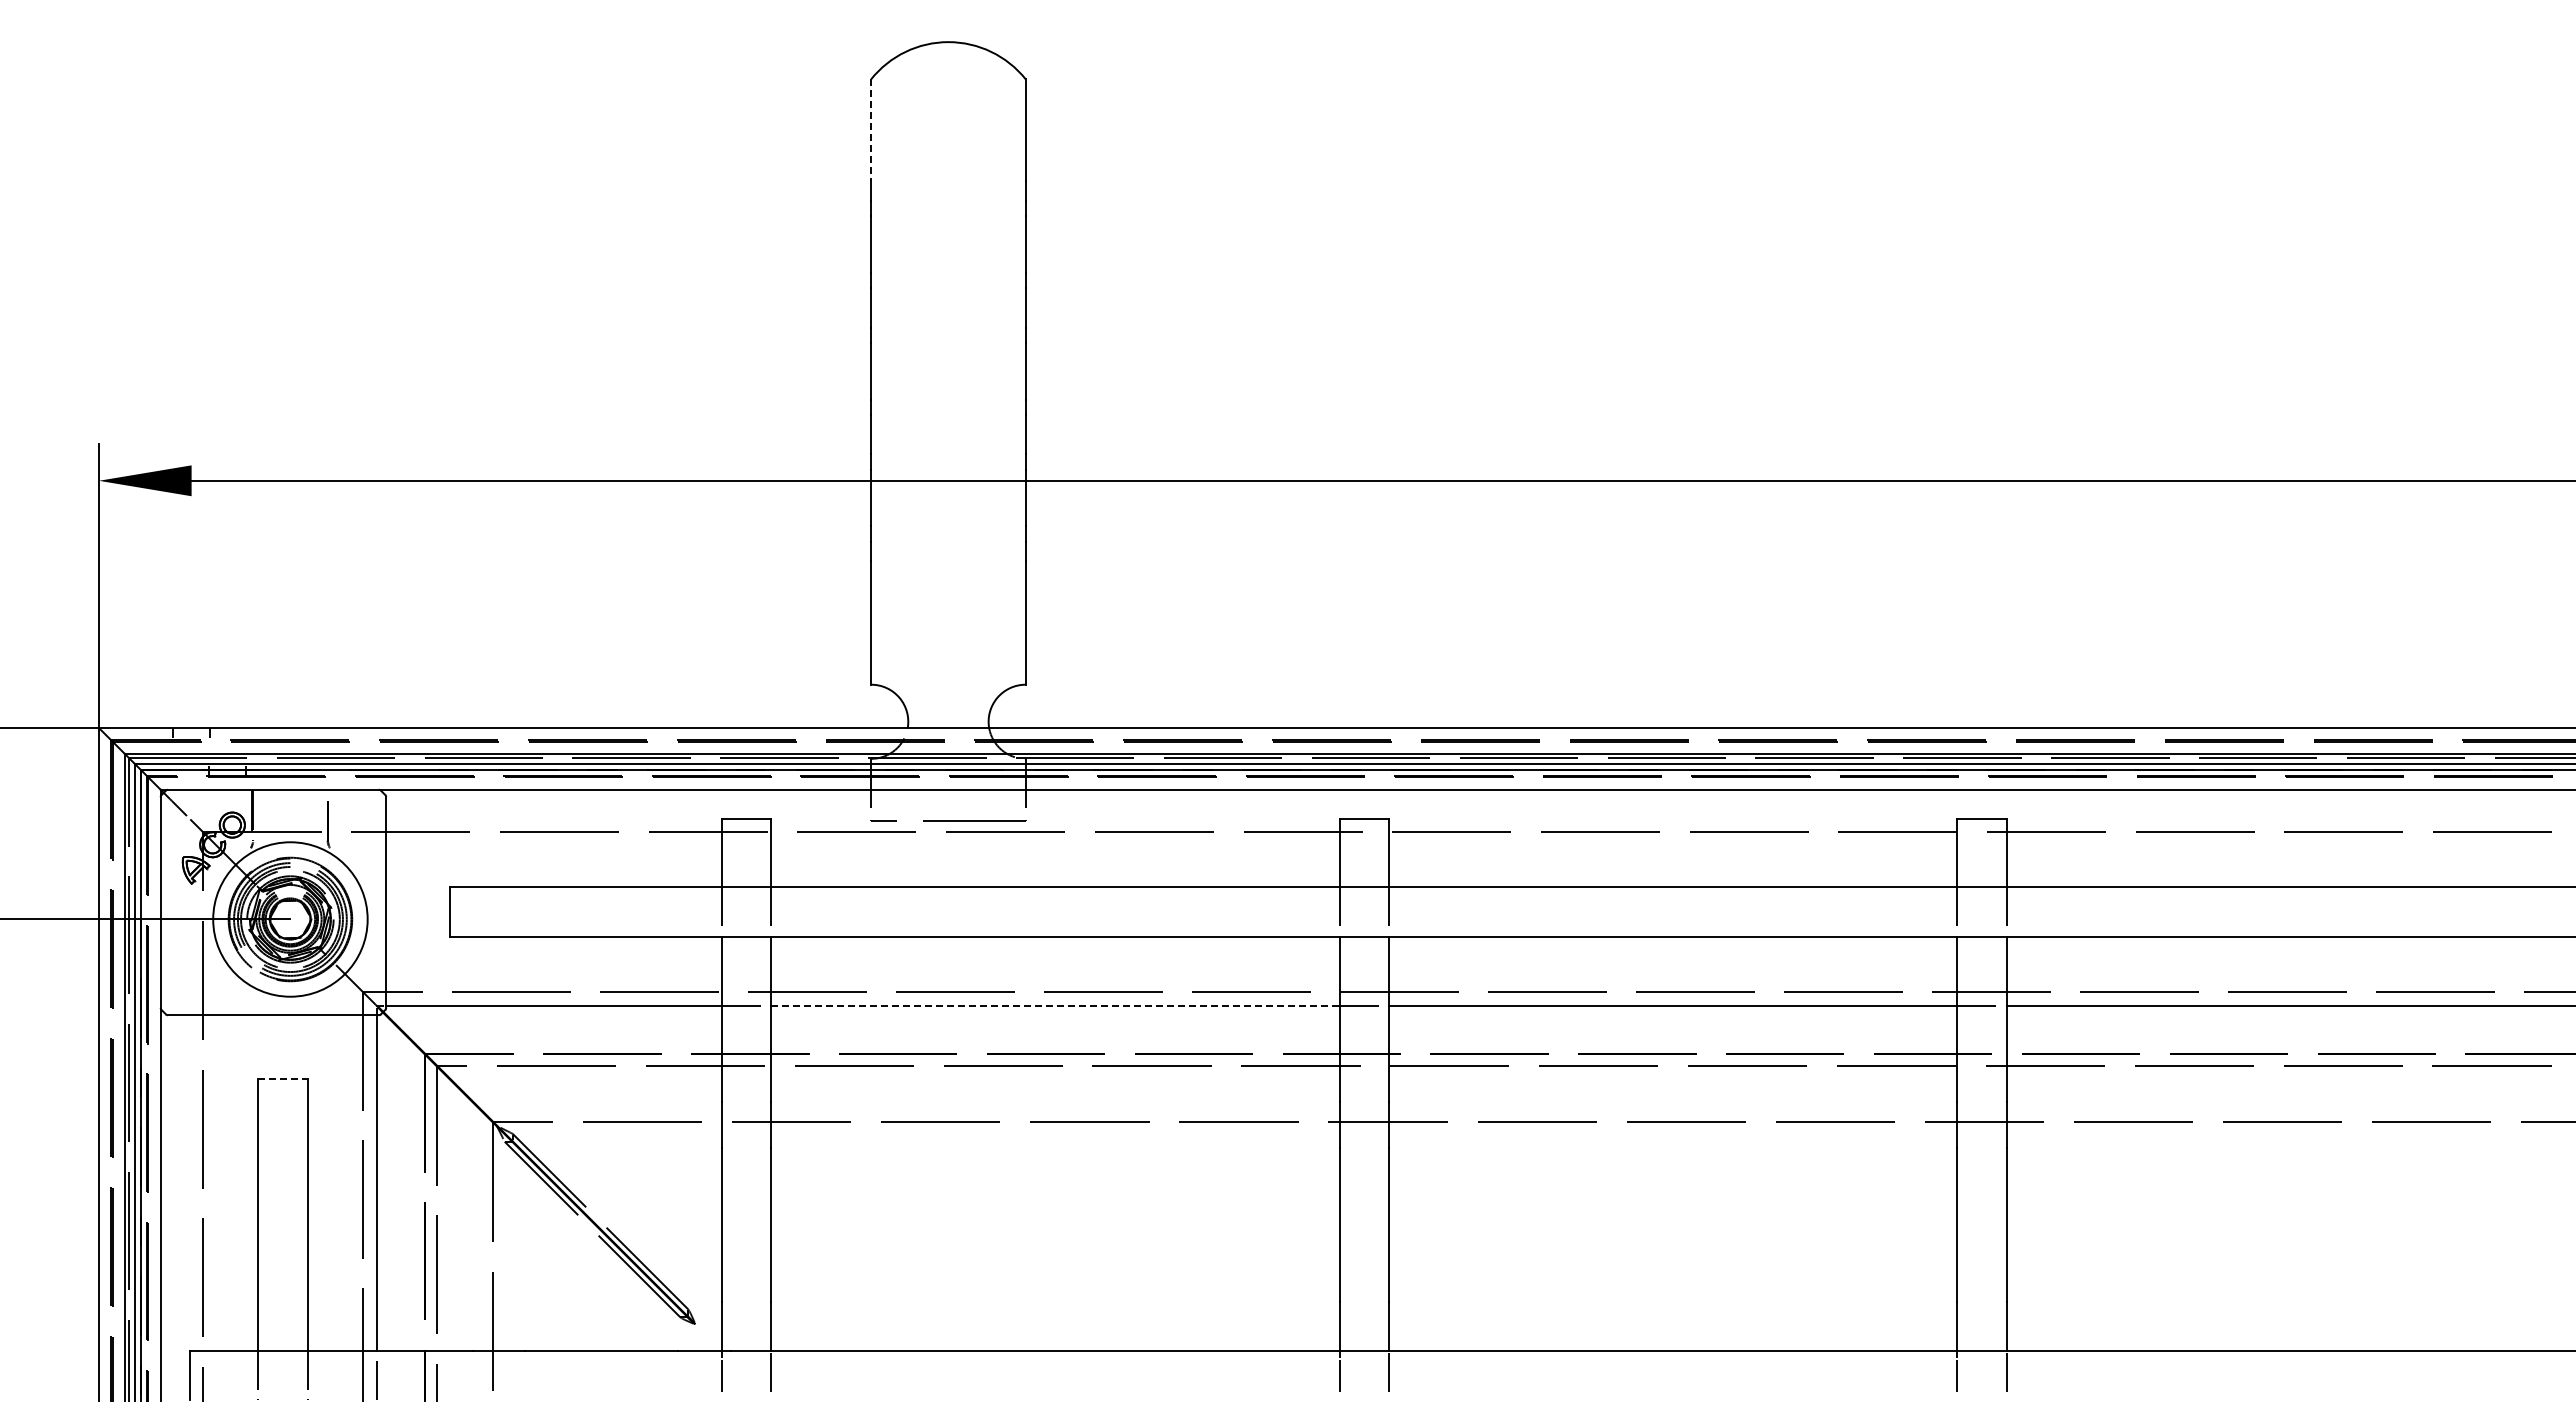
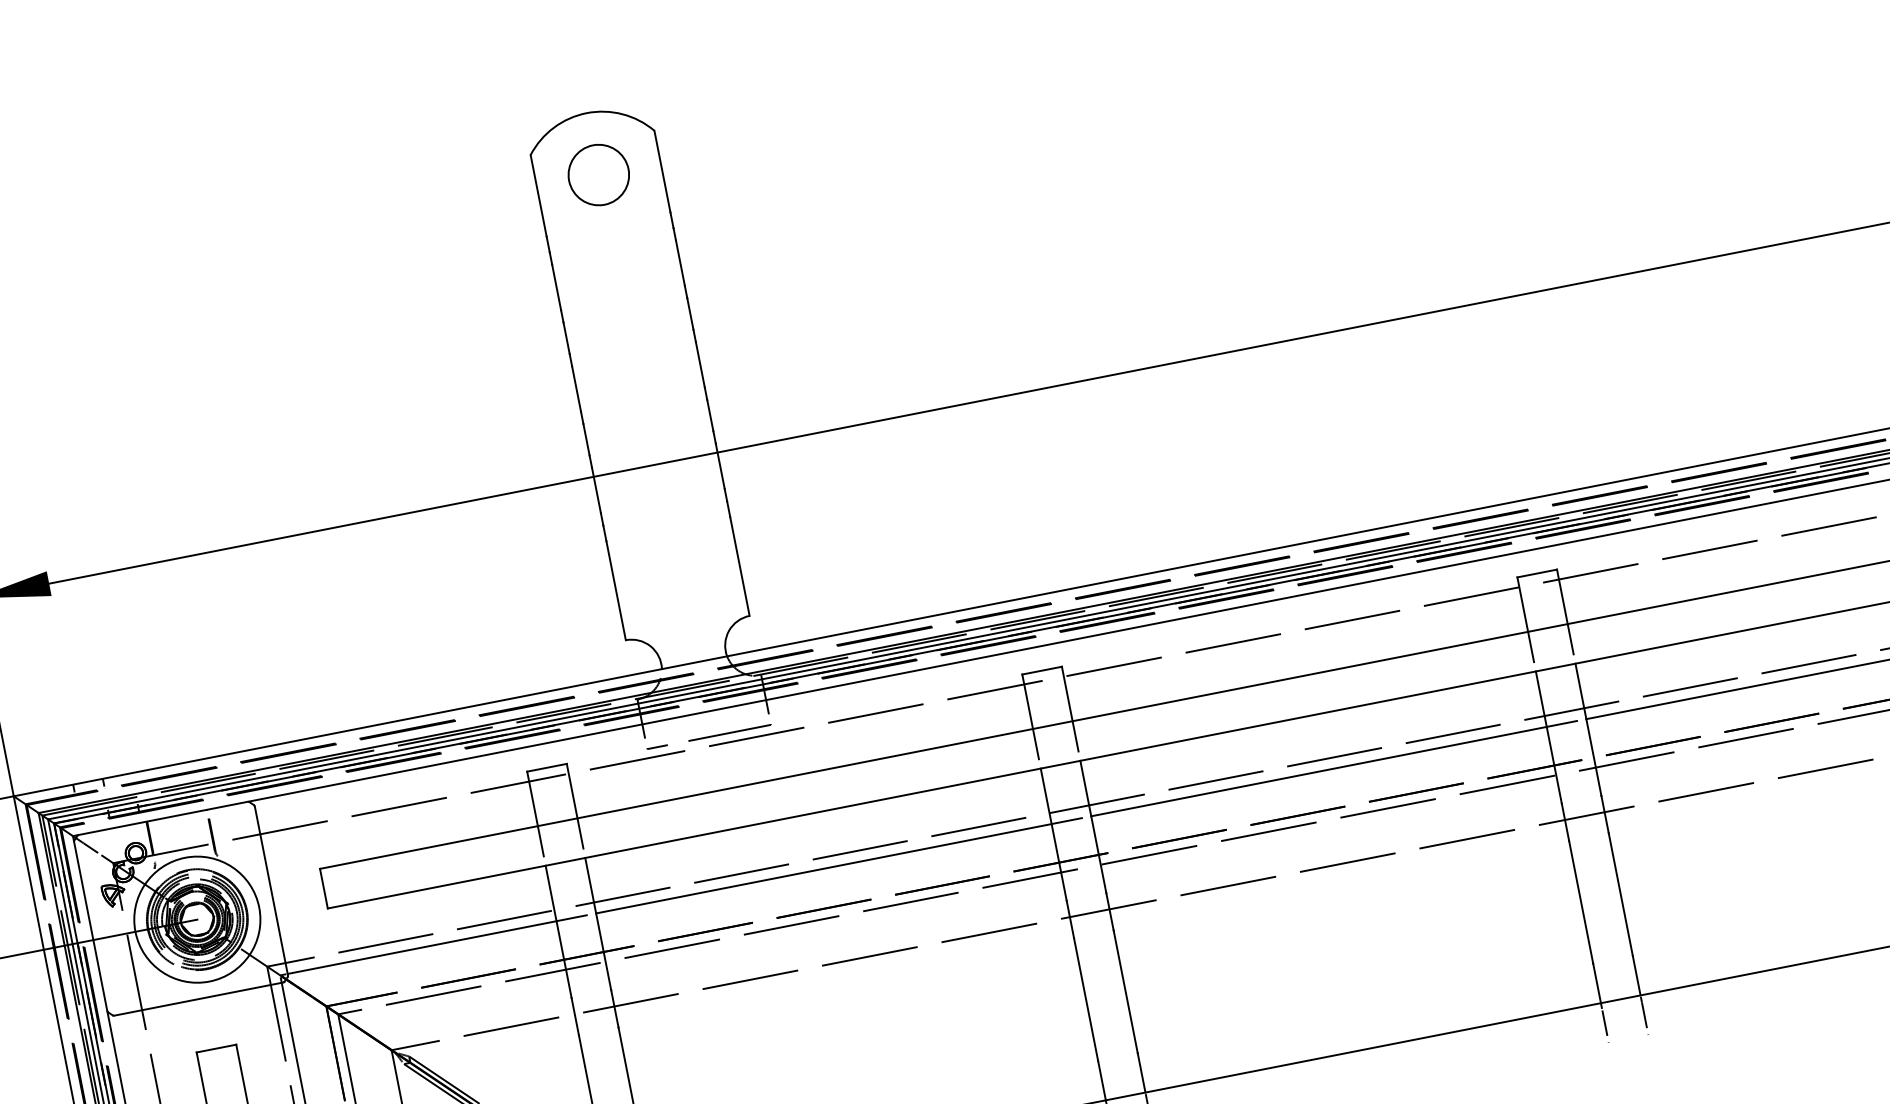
circle: (948, 119) -> (598, 175), added
line: (871, 130) -> (538, 196), dashed -> solid
line: (1055, 1006) -> (824, 869), dashed -> solid
line: (283, 1078) -> (216, 1048), dashed -> solid

